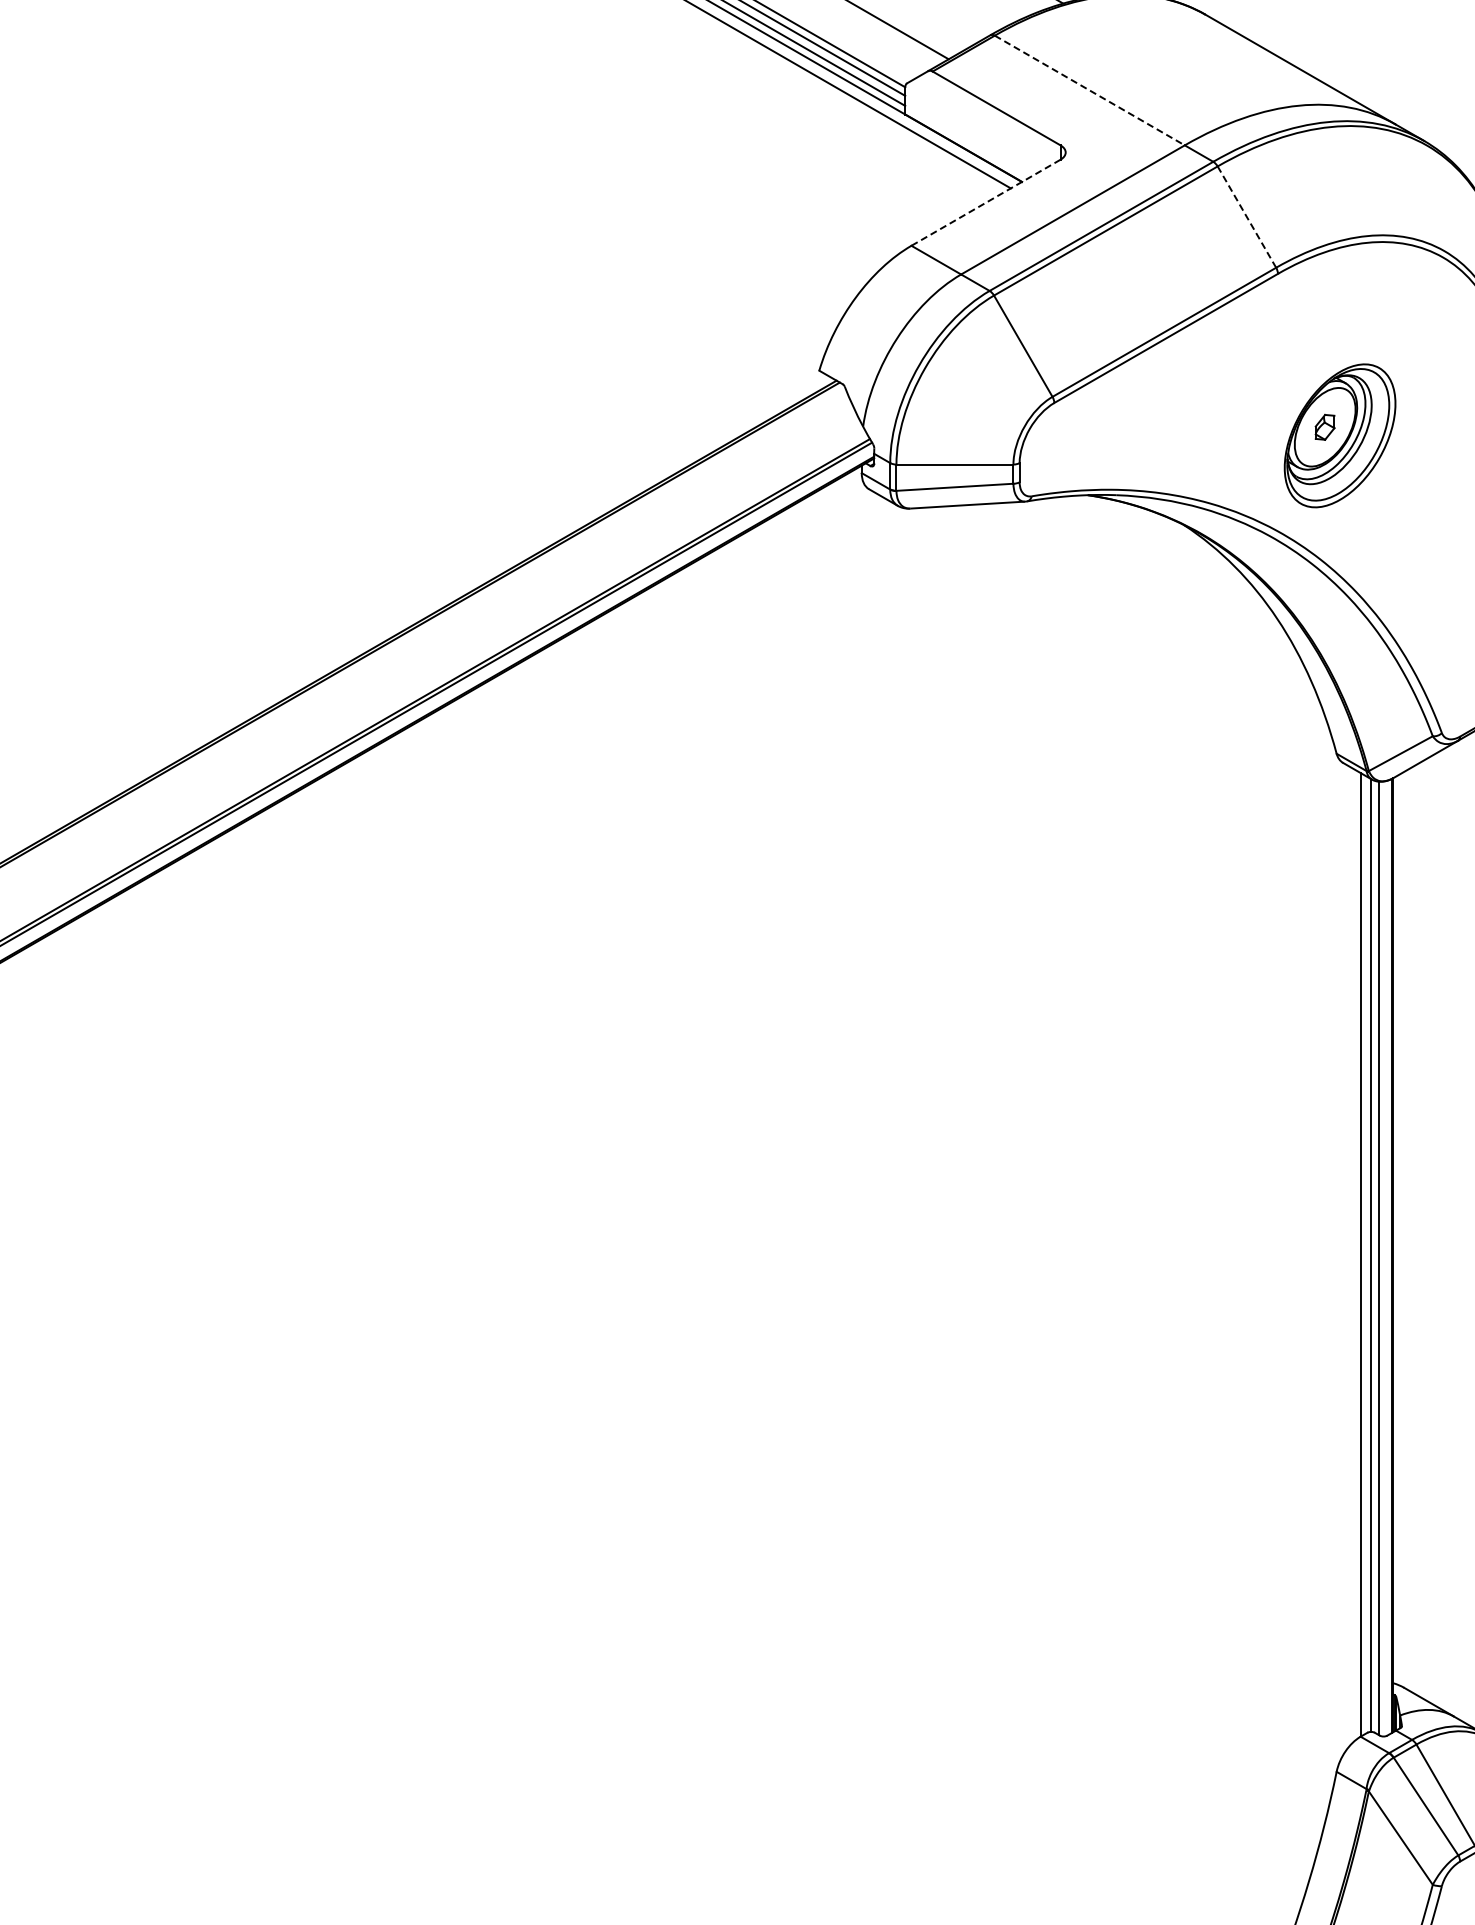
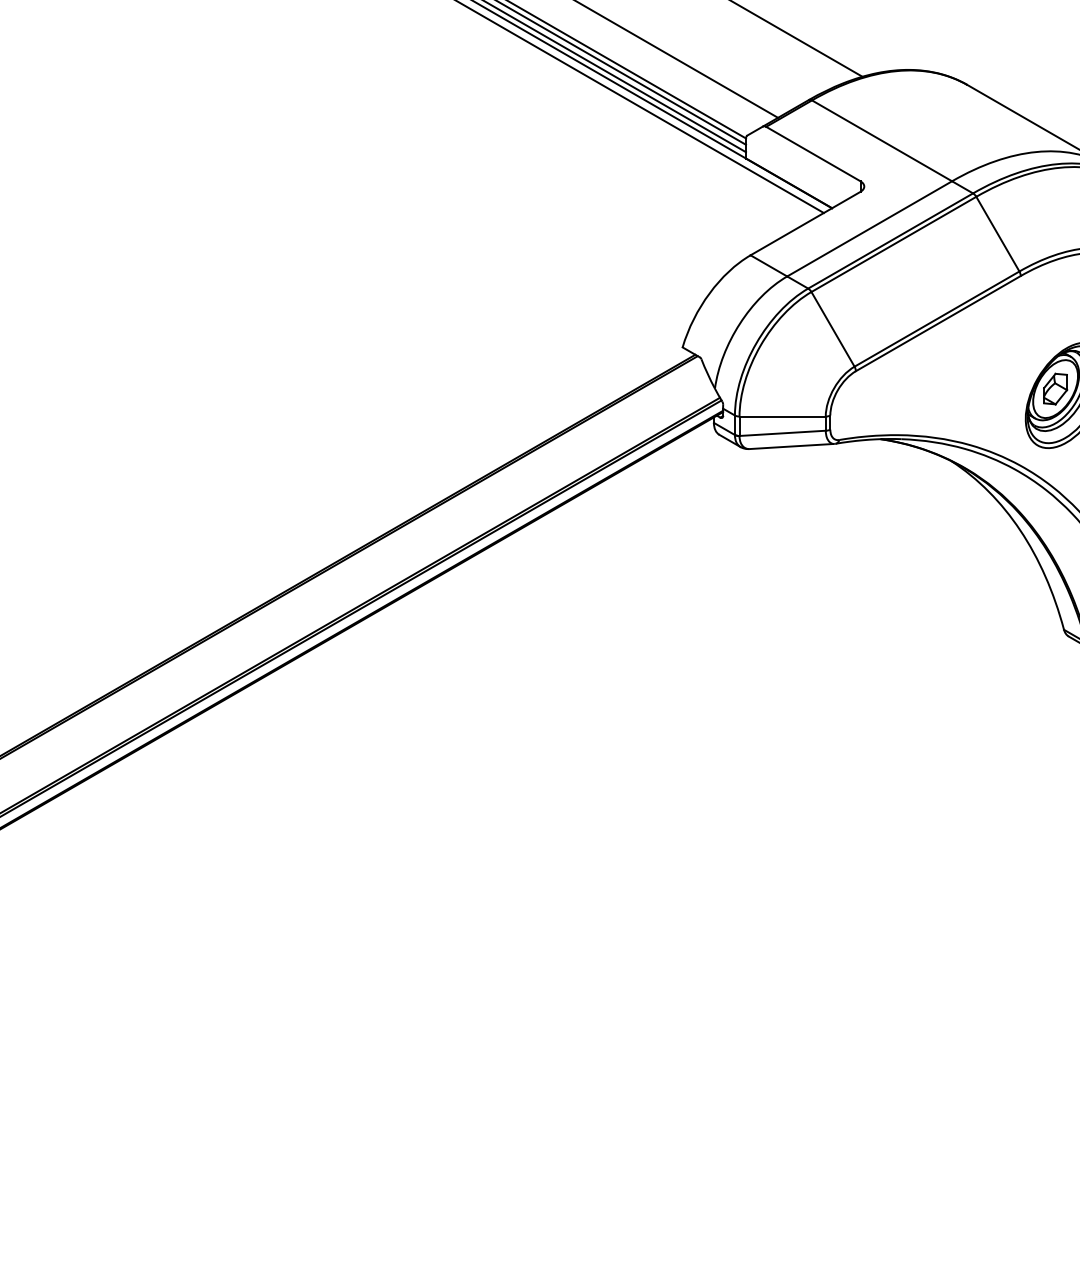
line: (1089, 90) -> (881, 140), dashed -> solid
line: (985, 203) -> (805, 224), dashed -> solid
line: (1247, 217) -> (998, 234), dashed -> solid
part: (1324, 427) -> (1055, 389), size x1.67

